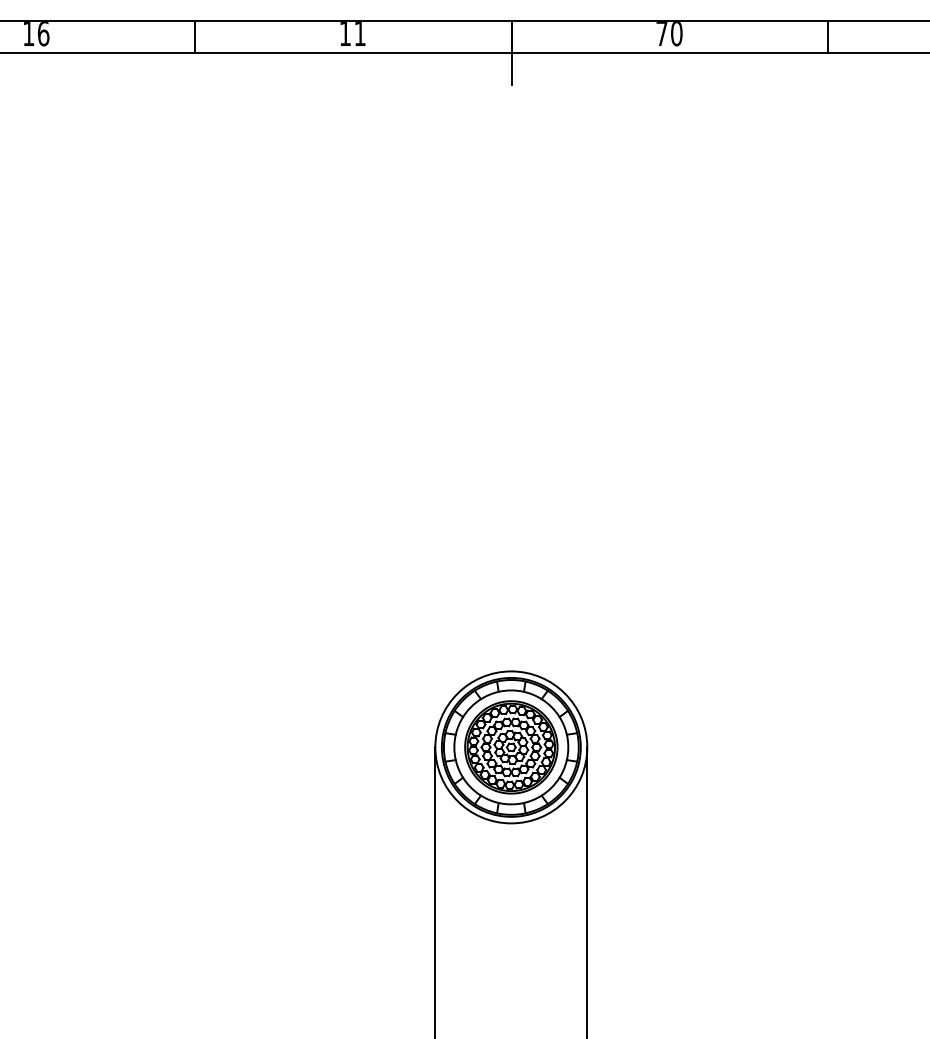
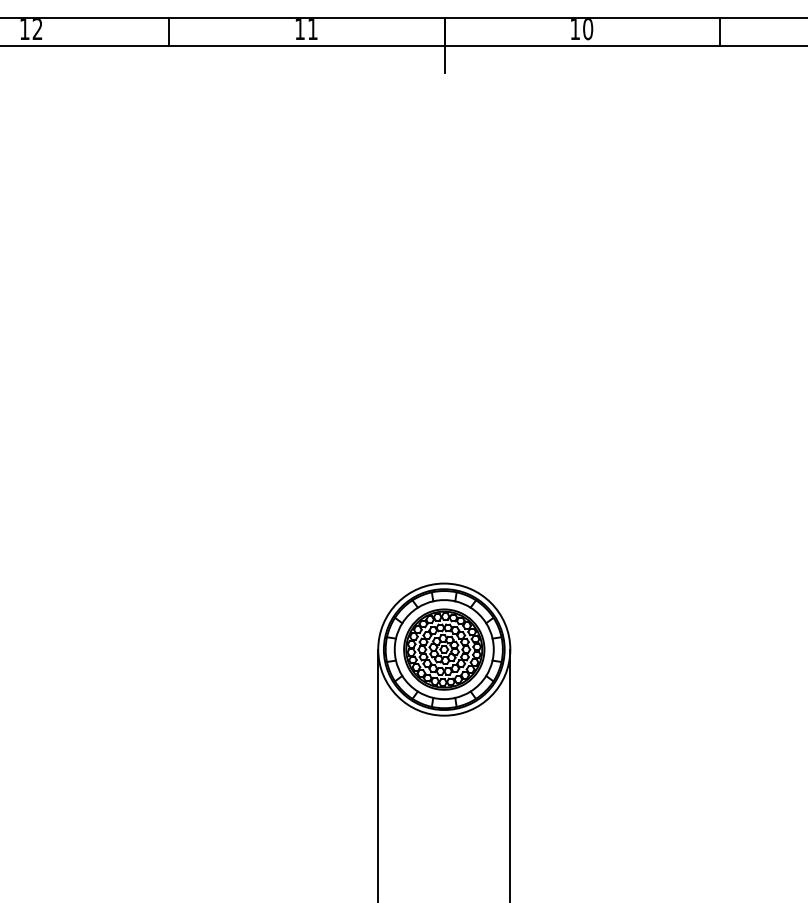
text: (661, 33) -> (574, 29), 70 -> 10
text: (43, 34) -> (37, 29), 16 -> 12

